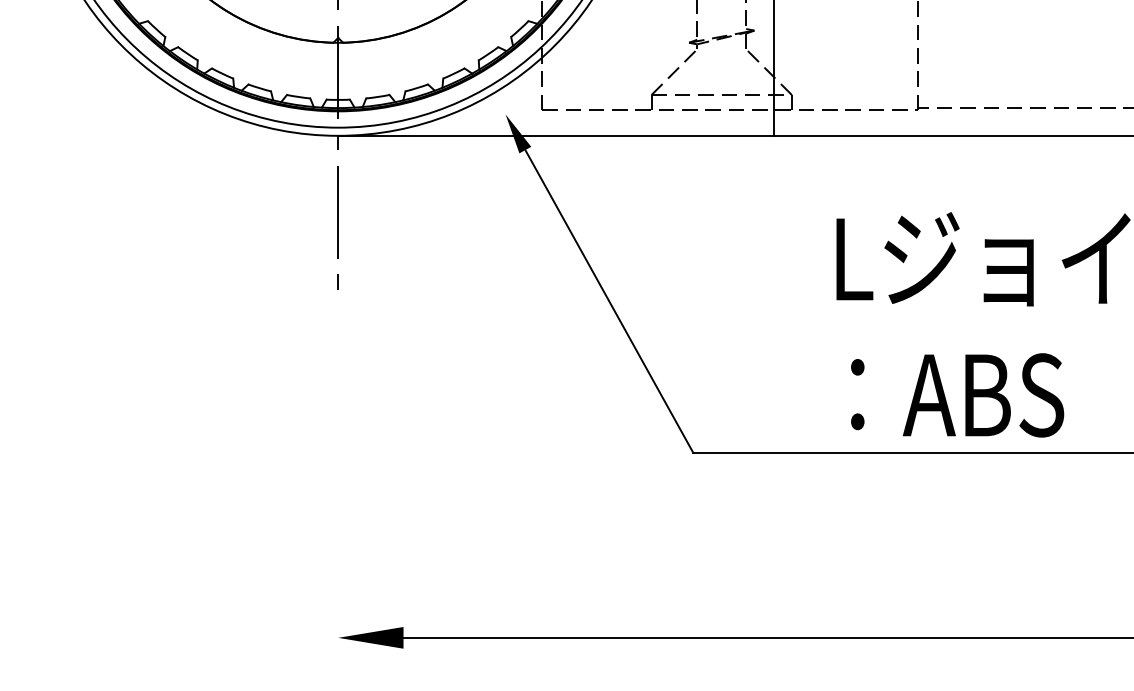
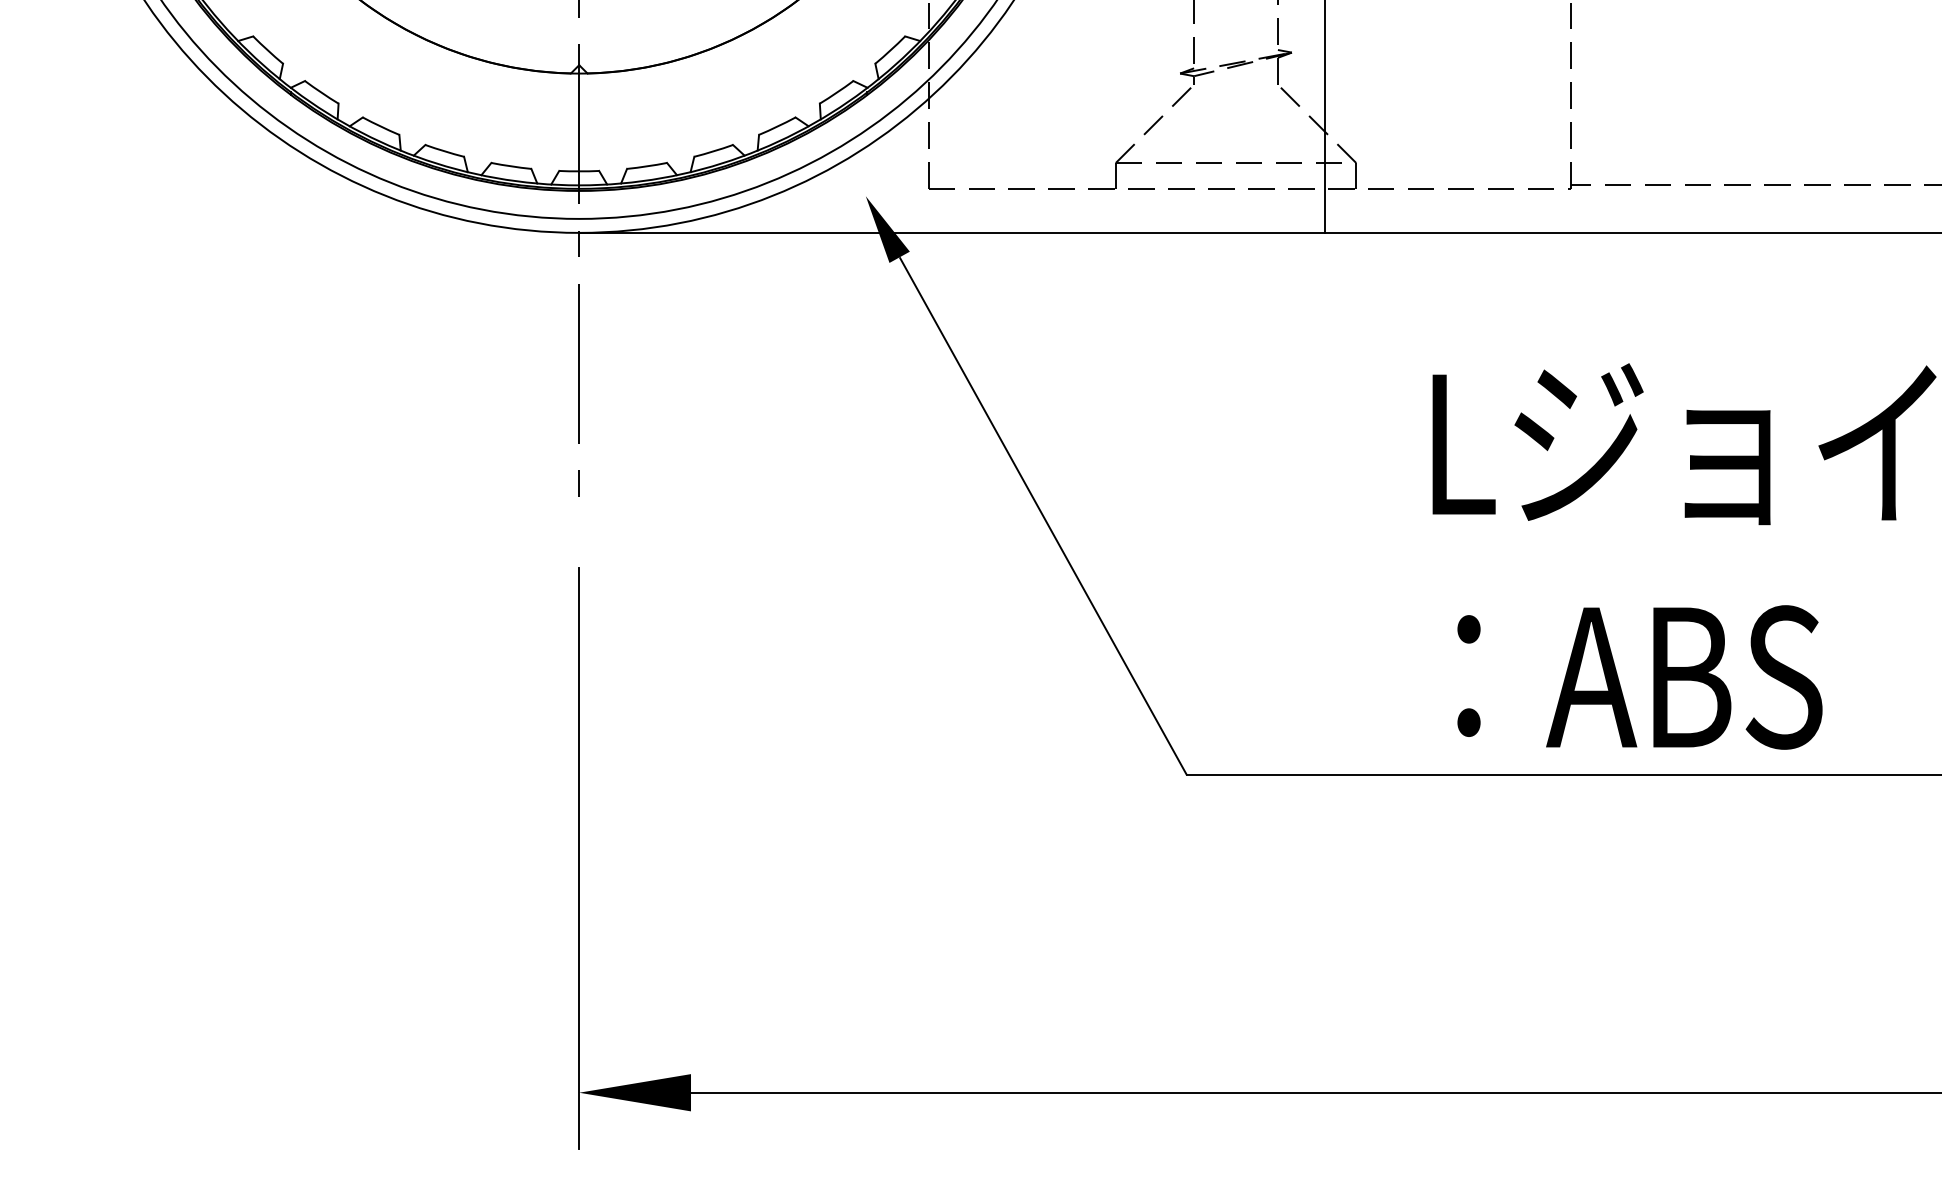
line: (338, 500) -> (579, 857), added

